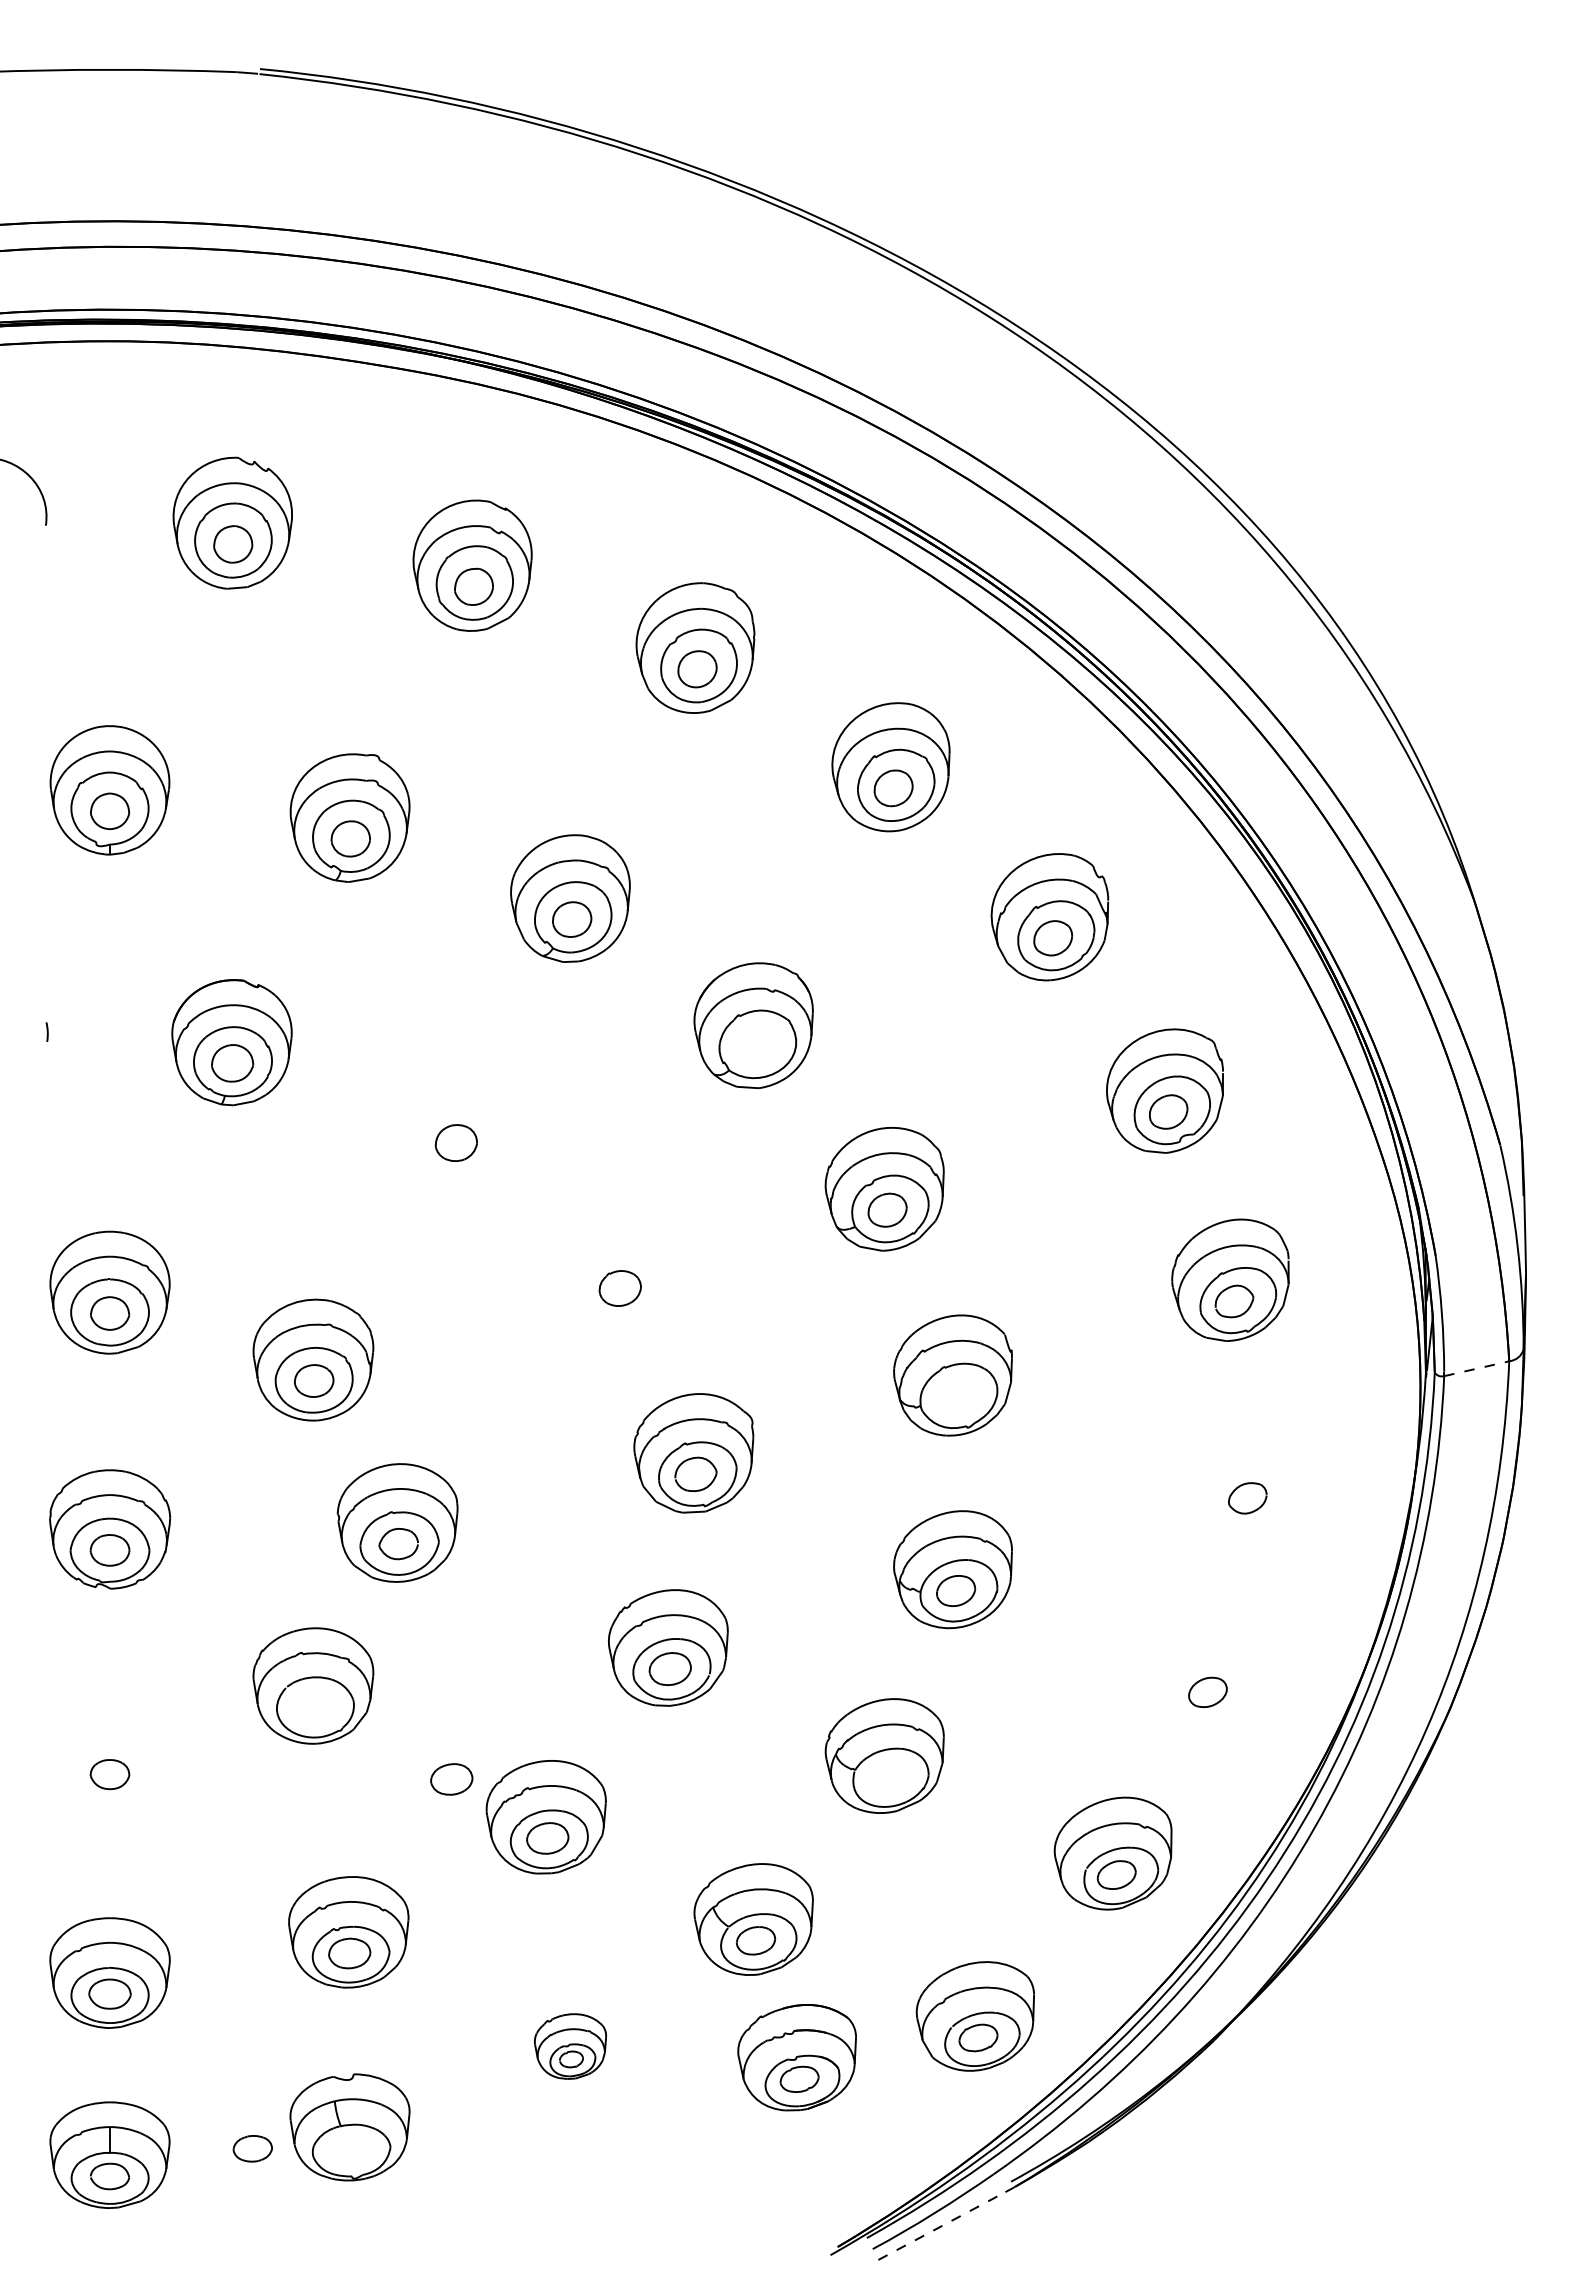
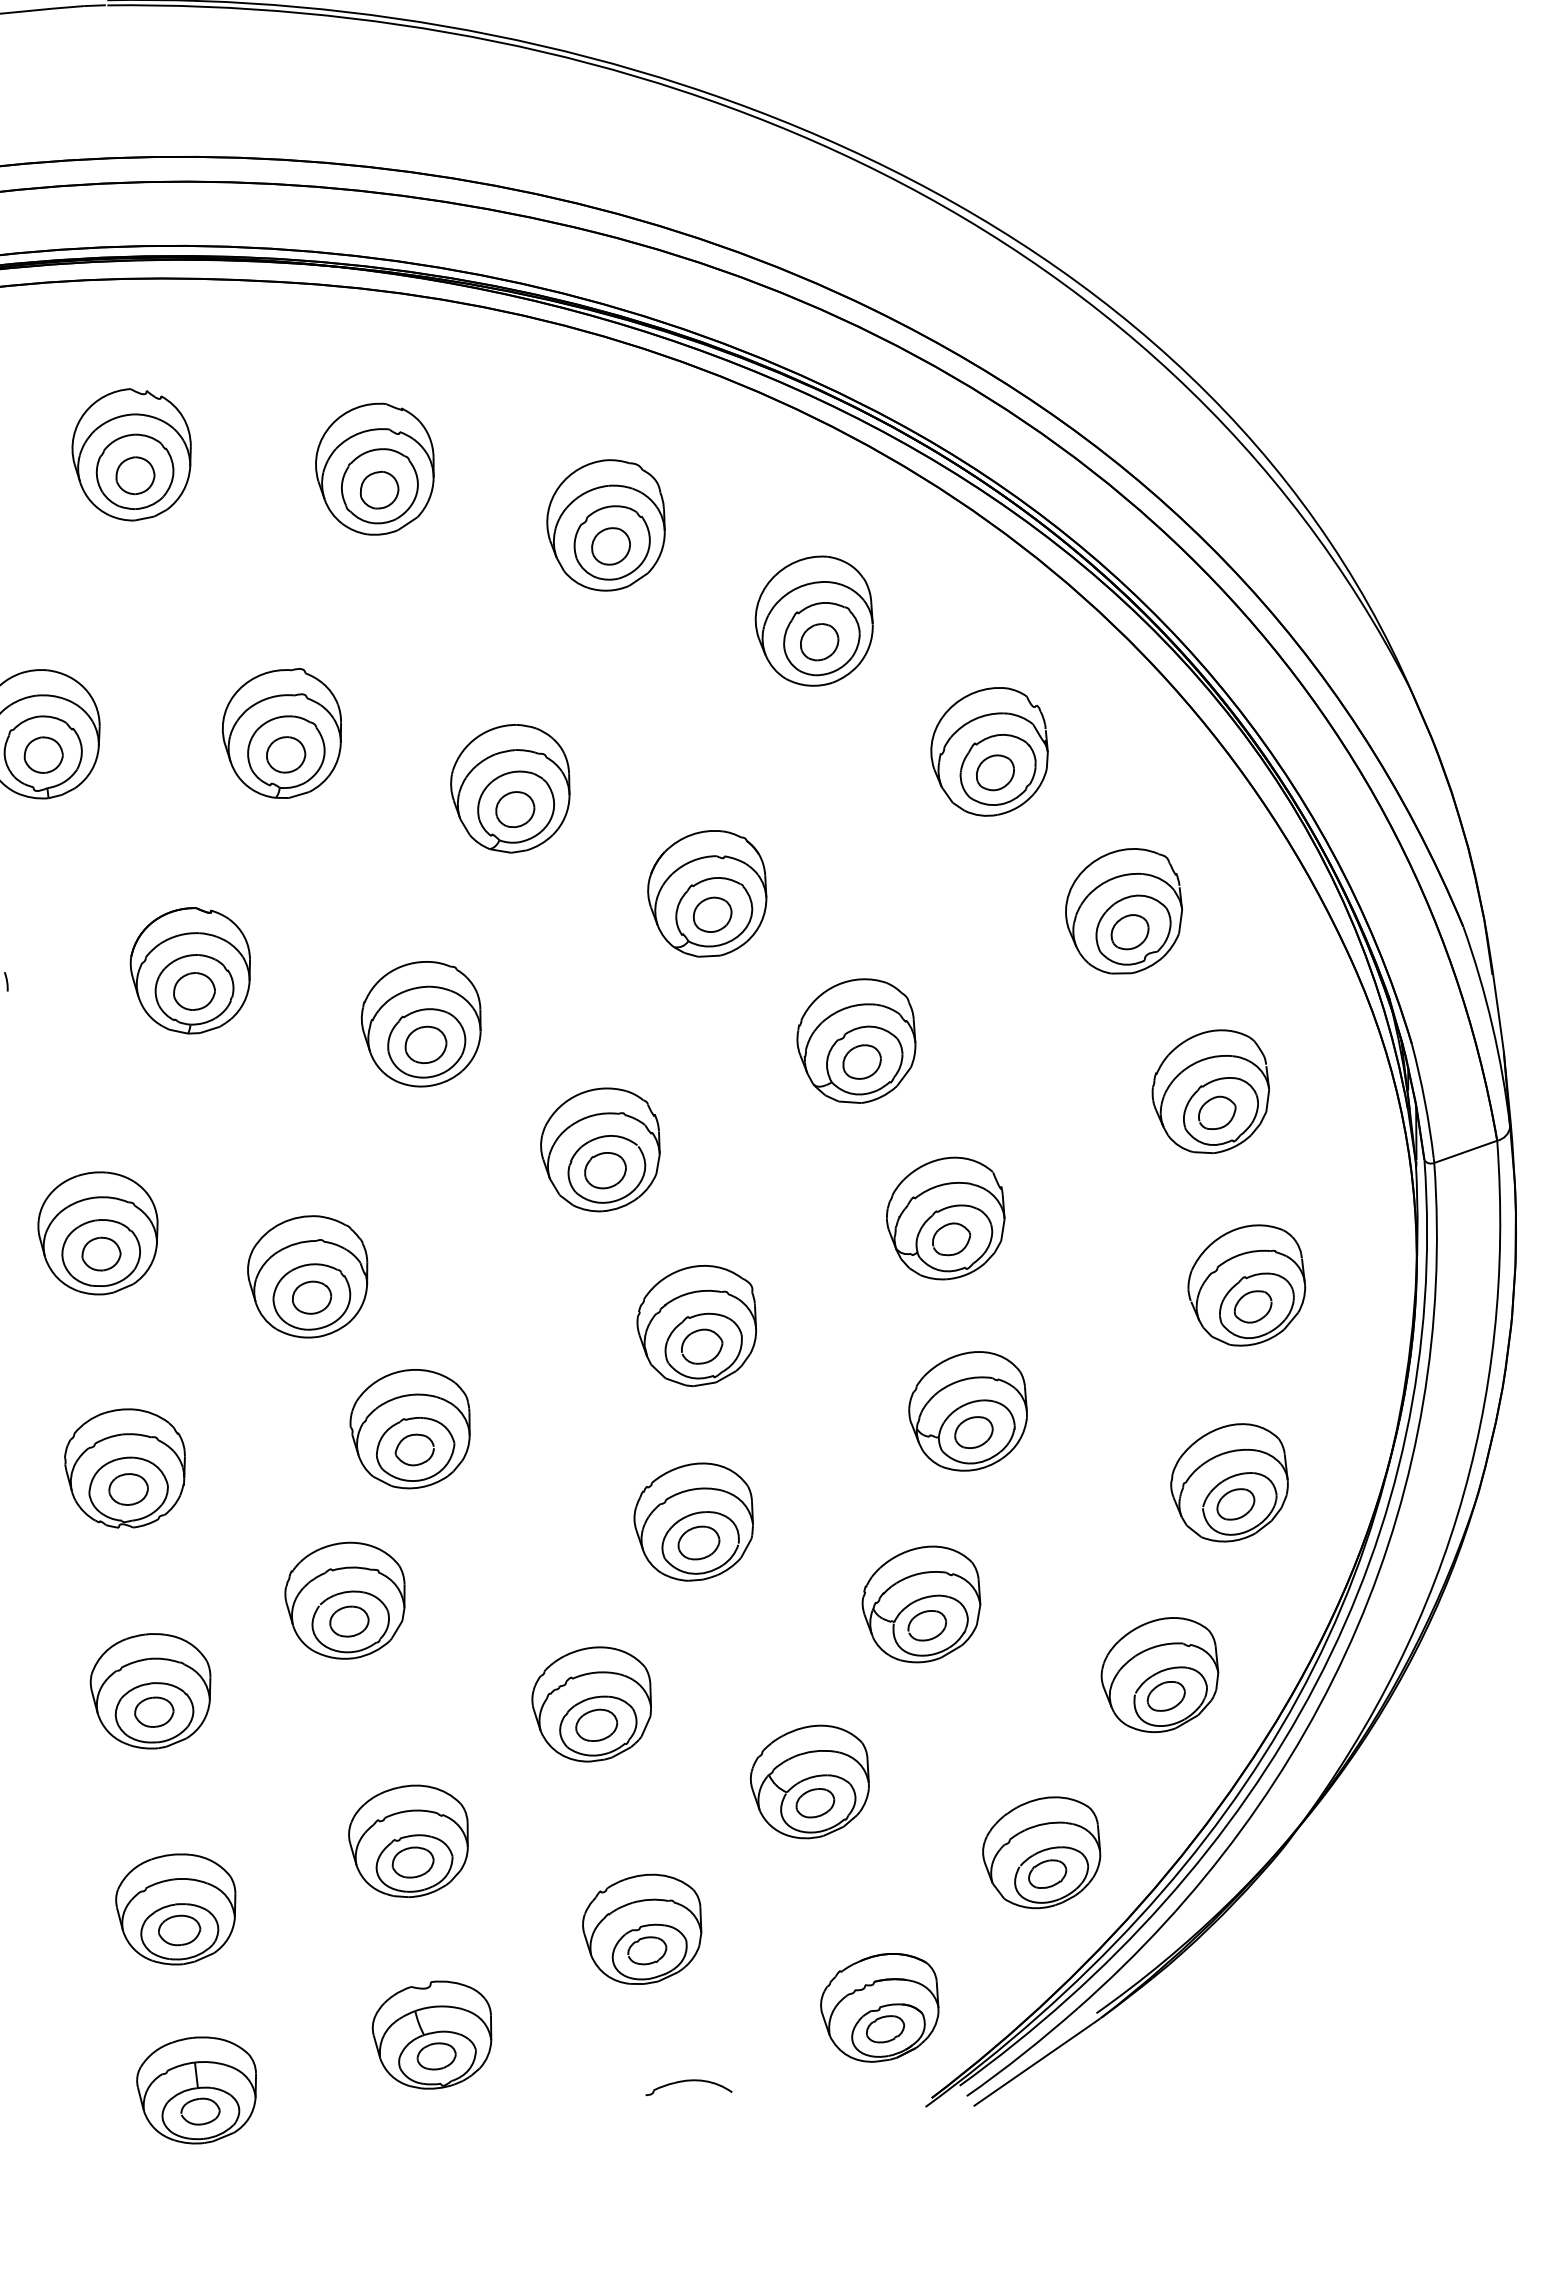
part: (756, 1046) -> (713, 914), added
part: (454, 1122) -> (421, 1024), added
part: (618, 1267) -> (601, 1149), added
line: (1477, 1368) -> (1466, 1151), dashed -> solid
part: (955, 1396) -> (951, 1239), added
part: (1243, 1476) -> (1246, 1285), added
part: (1203, 1670) -> (1228, 1483), added
part: (314, 1706) -> (349, 1621), added
part: (109, 1753) -> (151, 1691), added
part: (883, 1765) -> (921, 1614), added
part: (451, 1779) -> (494, 1677), removed
part: (570, 2046) -> (643, 1929), size x1.67
part: (796, 2057) -> (879, 2007), moved
part: (252, 2148) -> (436, 2056), moved
part: (597, 2202) -> (687, 2081), added
line: (942, 2225) -> (1033, 2064), dashed -> solid

